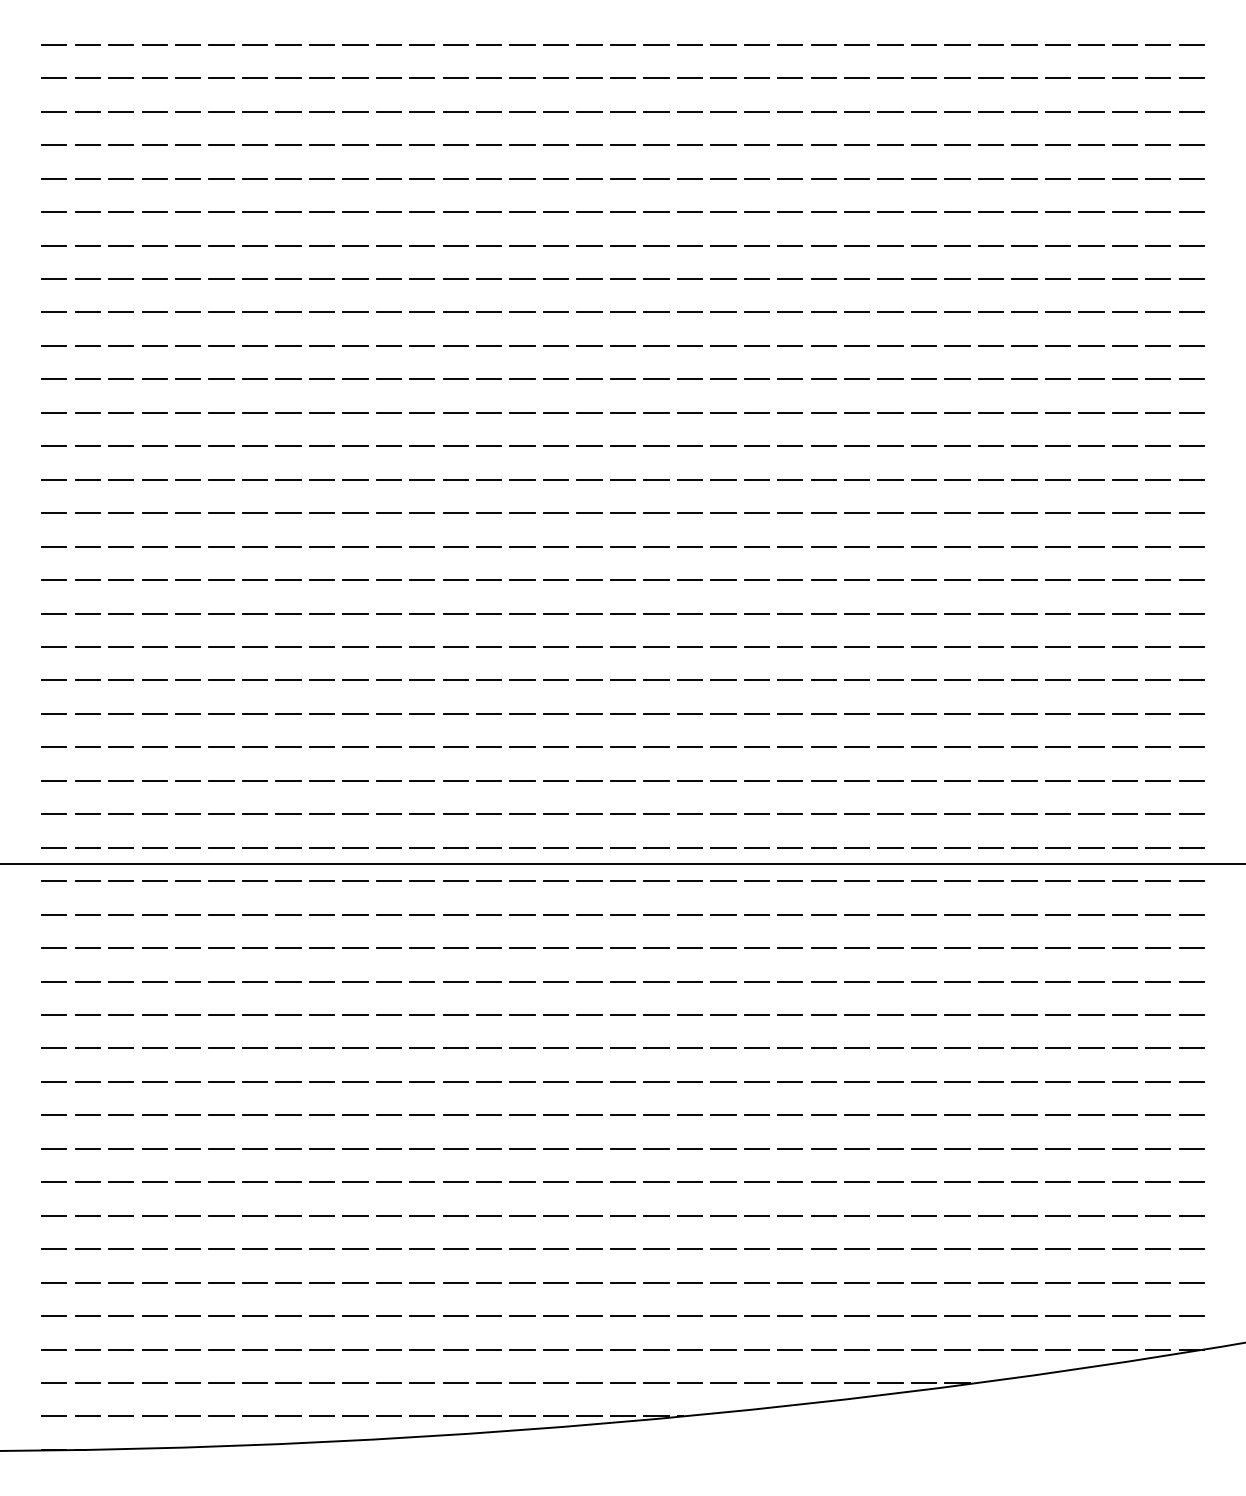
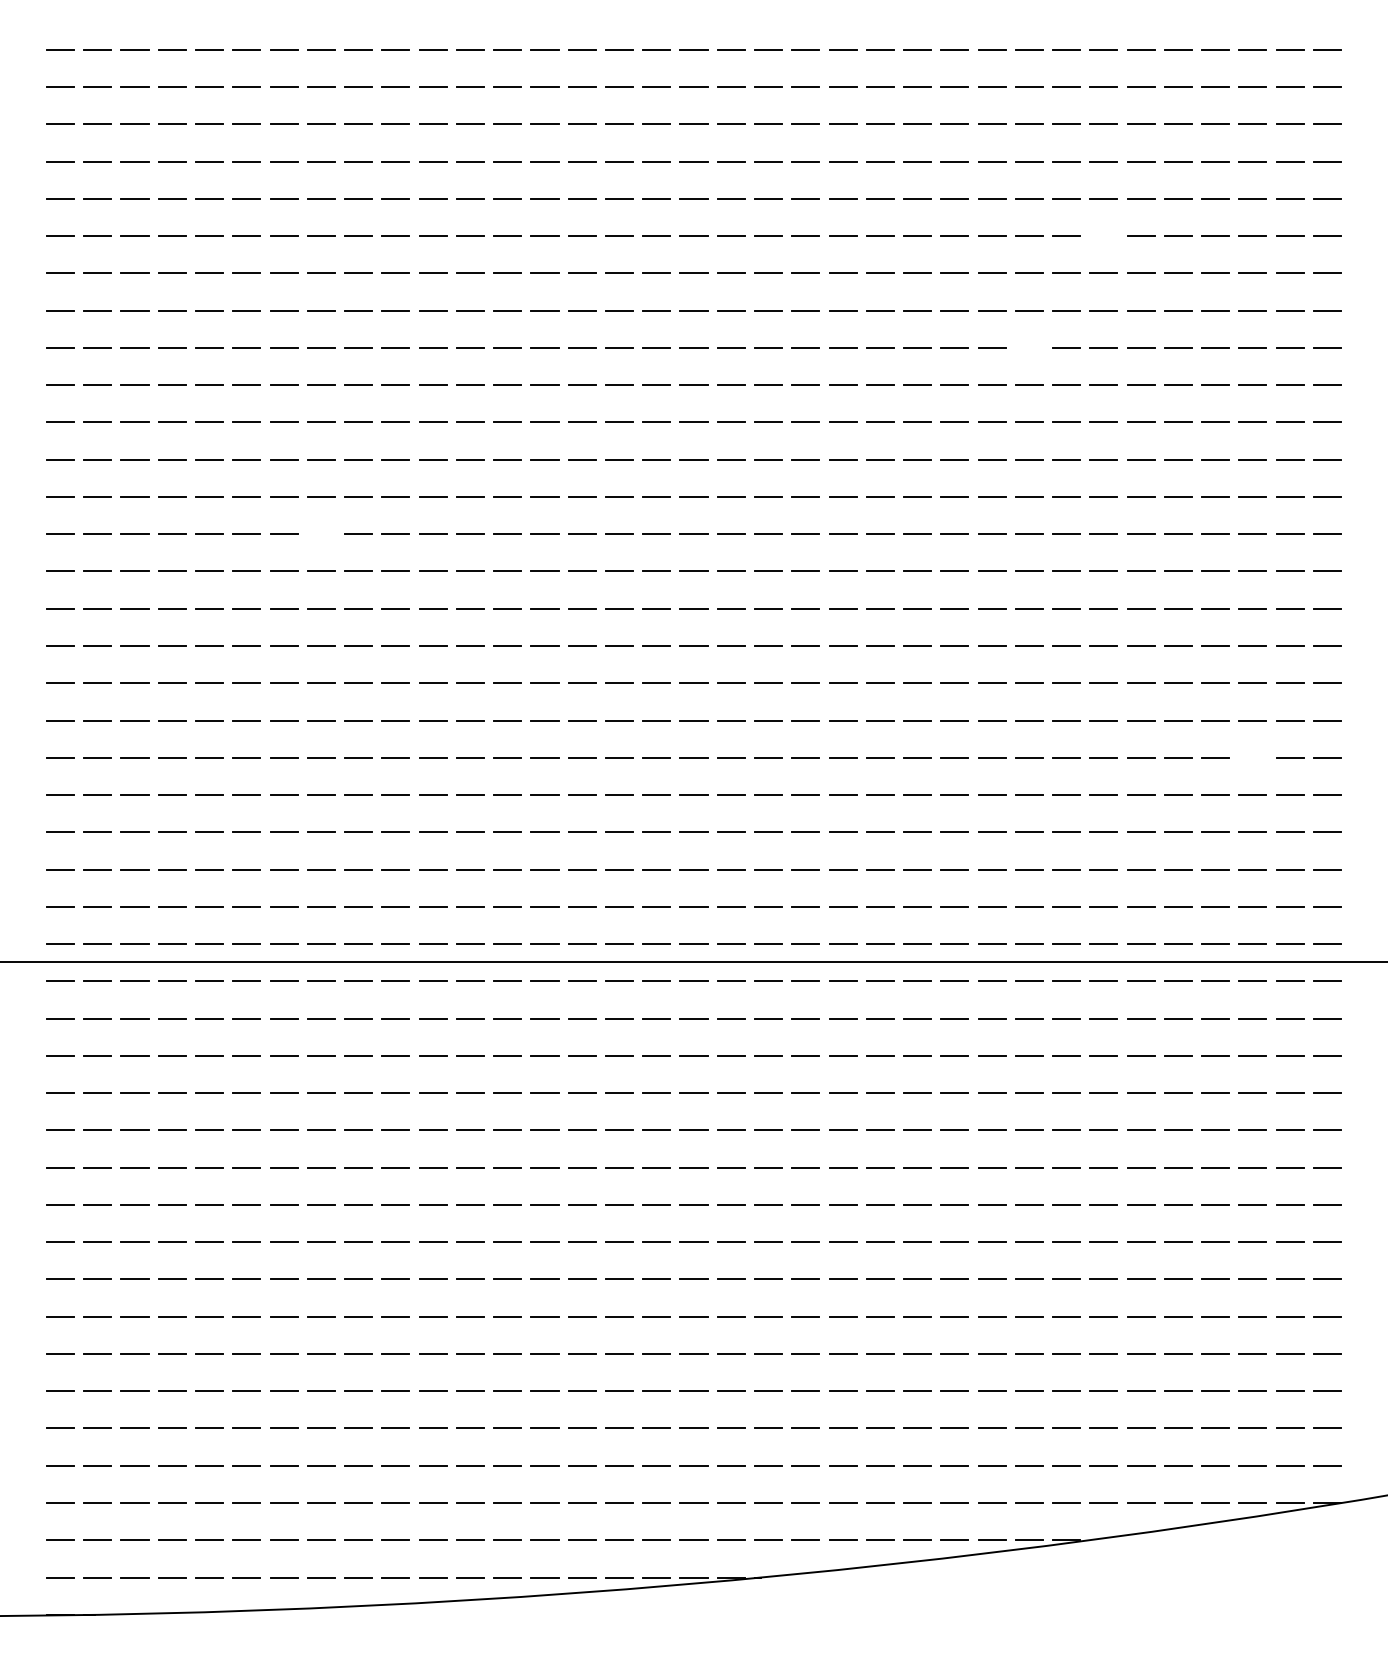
line: (990, 212) -> (1103, 236), removed
line: (923, 312) -> (1028, 347), removed
line: (288, 479) -> (321, 533), removed
line: (1124, 680) -> (1252, 757), removed

